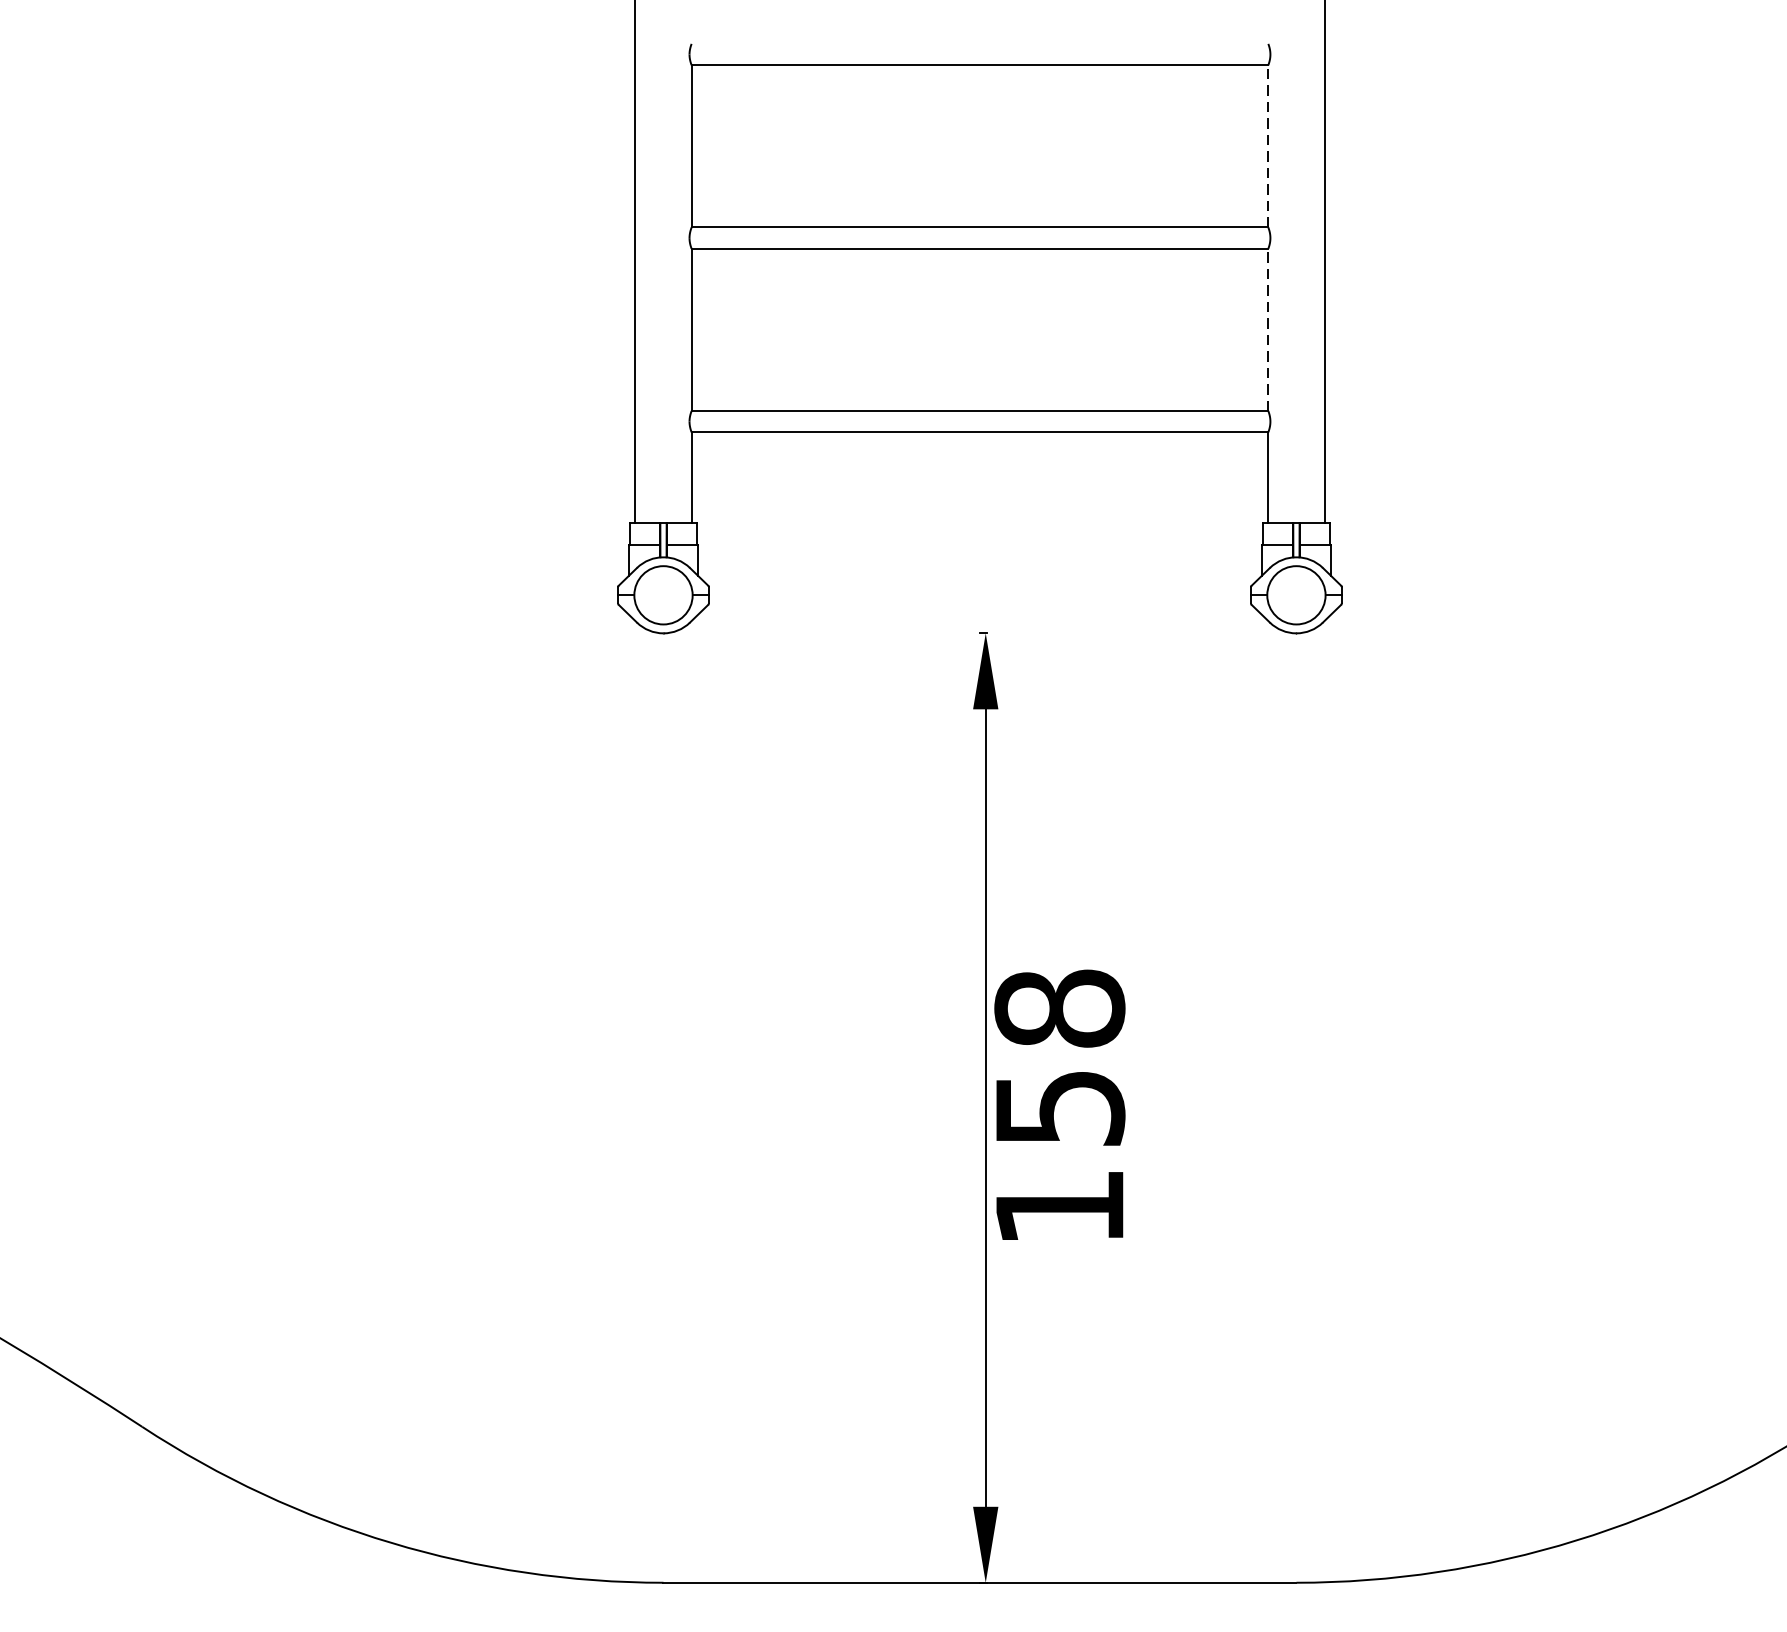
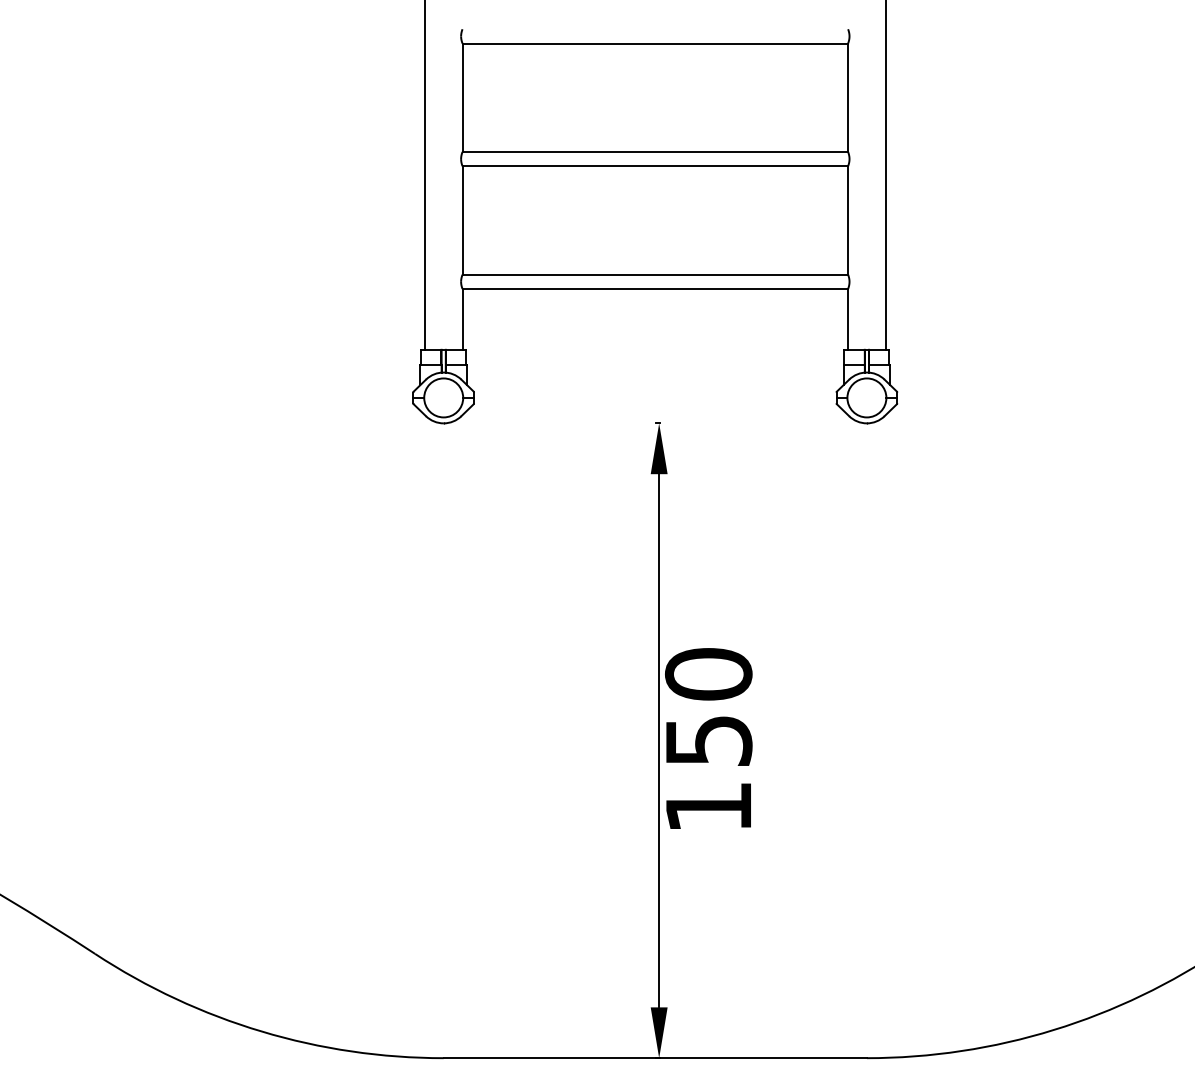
line: (1268, 145) -> (848, 97), dashed -> solid
line: (1268, 328) -> (848, 219), dashed -> solid
text: (1059, 1008) -> (708, 674), 158 -> 150

